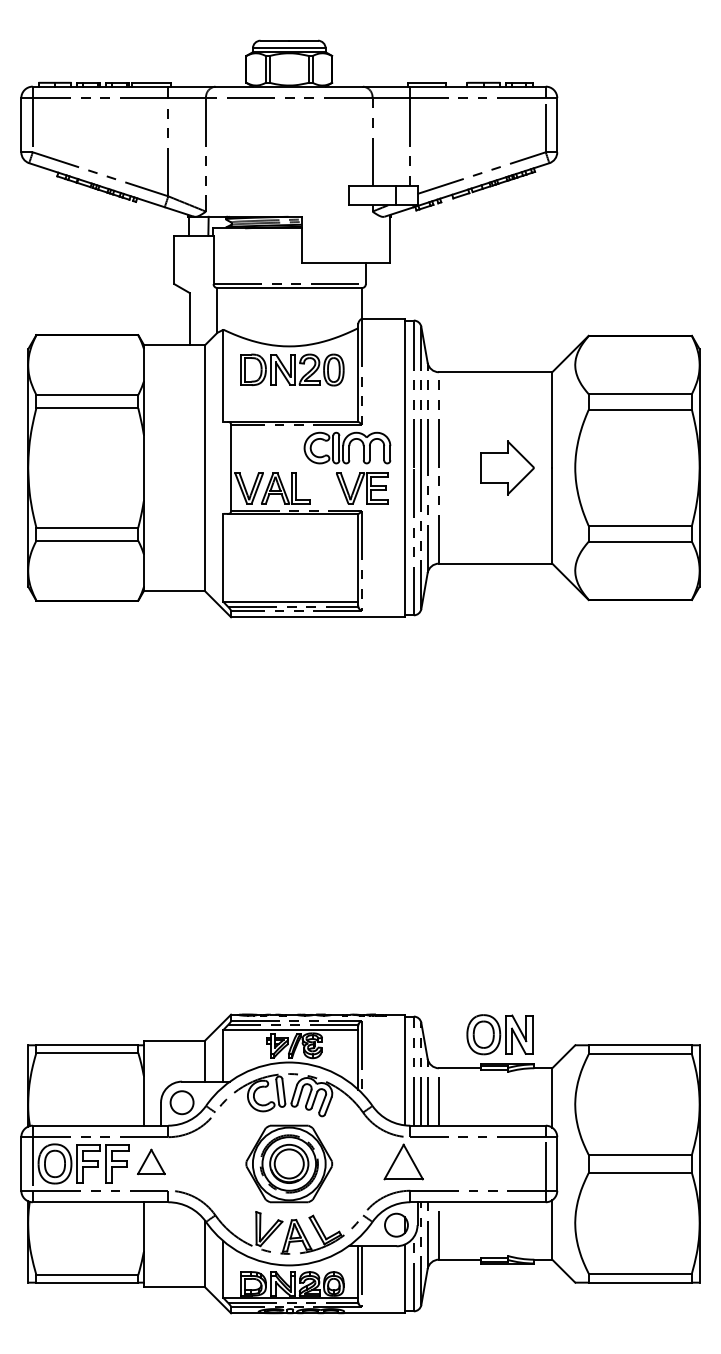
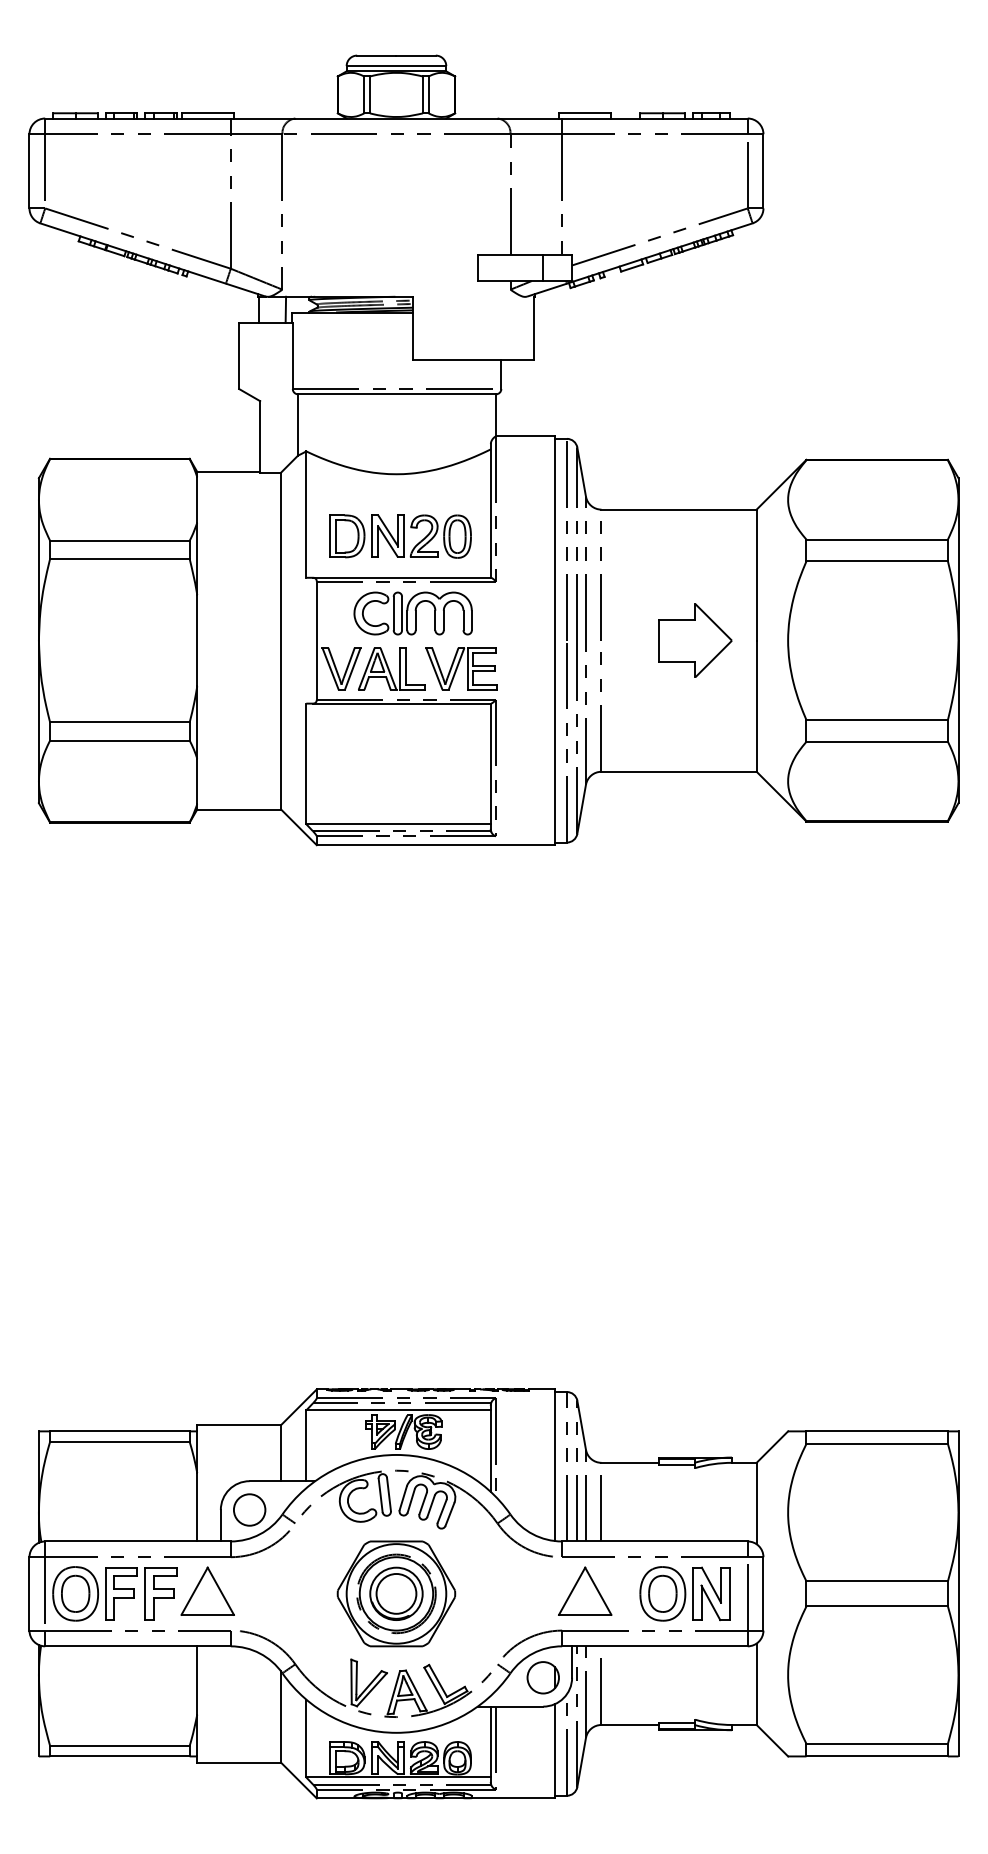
part: (292, 369) -> (400, 536), moved
part: (346, 448) -> (412, 613), moved
part: (362, 488) -> (461, 668), moved
part: (499, 1034) -> (684, 1593), moved
part: (151, 1161) -> (207, 1590), size x1.43
part: (403, 1161) -> (585, 1590), moved

